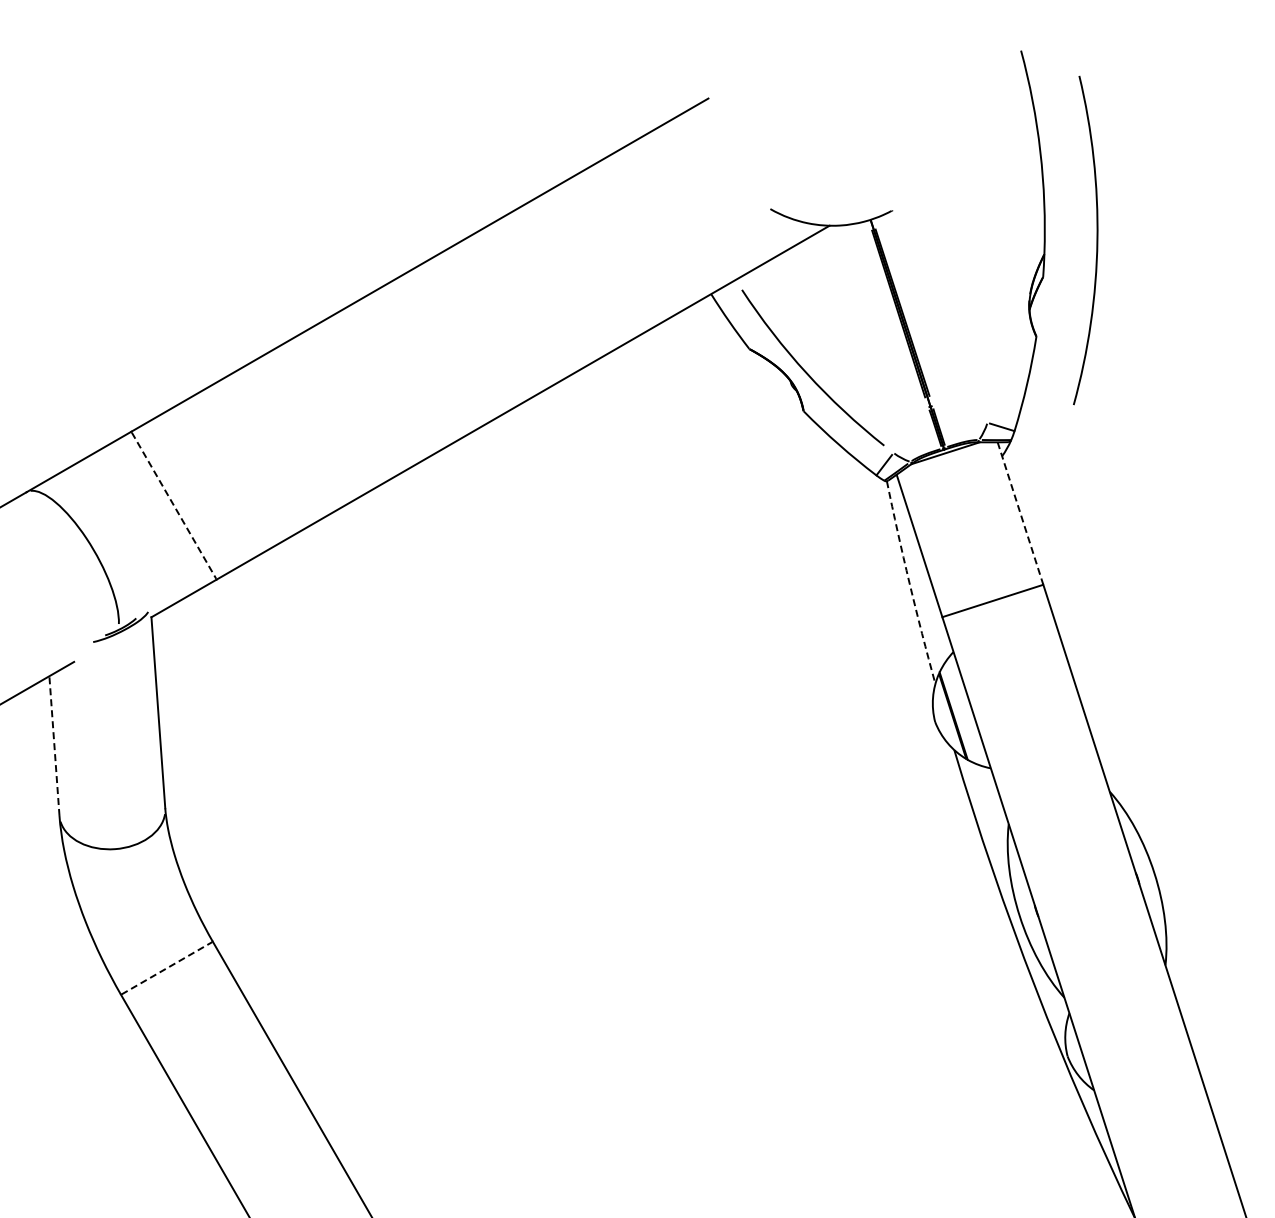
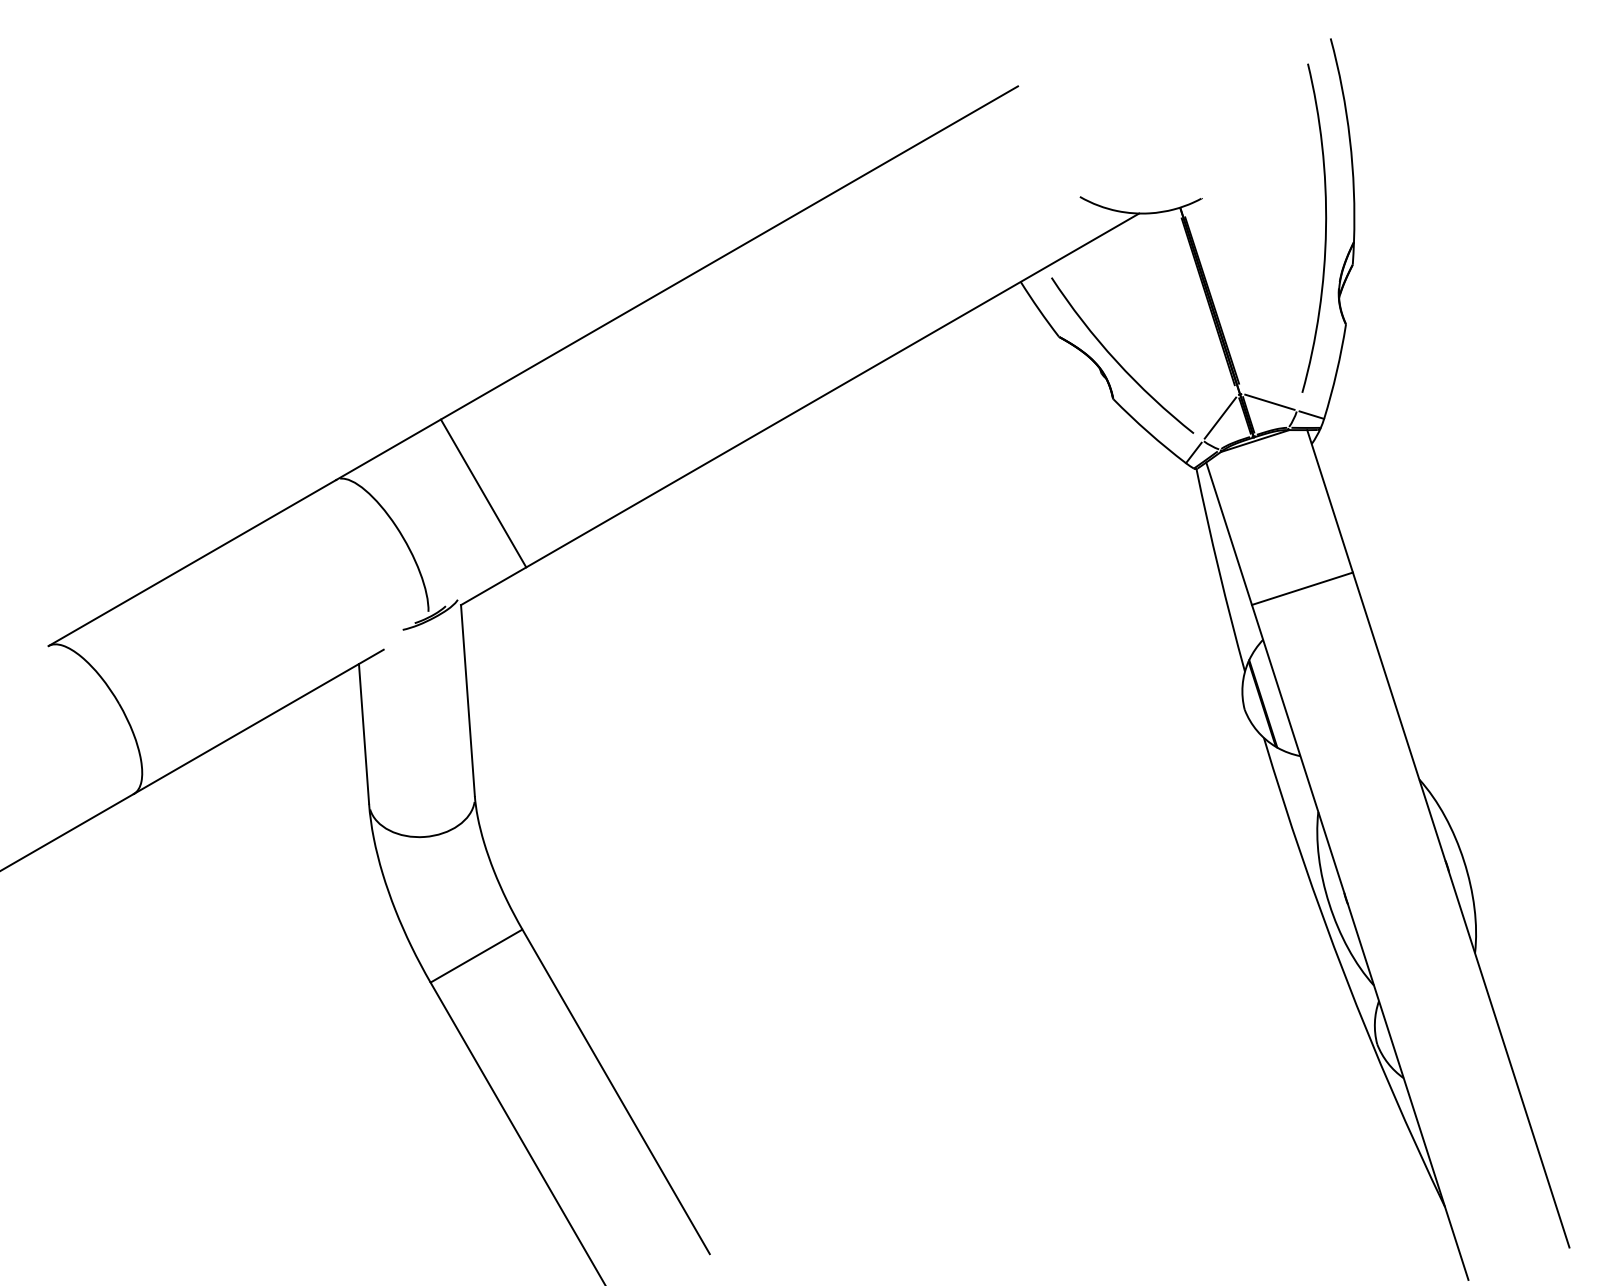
arc: (1096, 239) -> (1325, 227), moved
line: (959, 413) -> (1269, 401), added
line: (910, 429) -> (1220, 417), added
line: (173, 505) -> (483, 493), dashed -> solid
line: (1020, 513) -> (1330, 501), dashed -> solid
arc: (909, 582) -> (1219, 570), dashed -> solid
line: (54, 745) -> (364, 733), dashed -> solid
line: (166, 967) -> (476, 955), dashed -> solid

